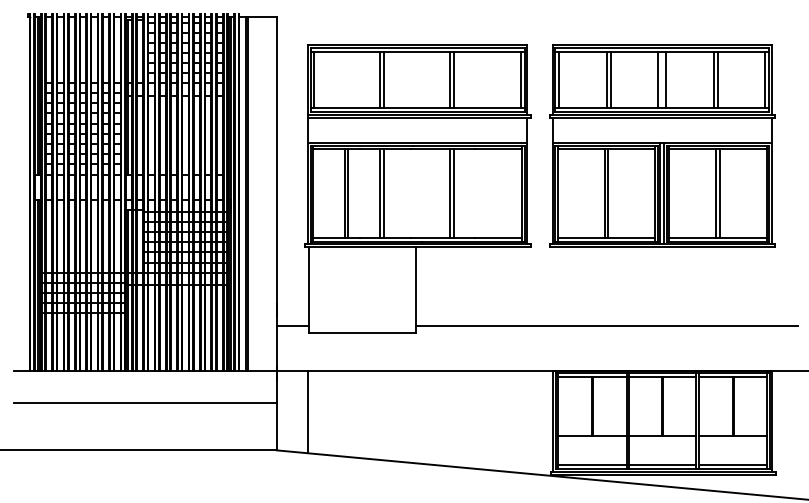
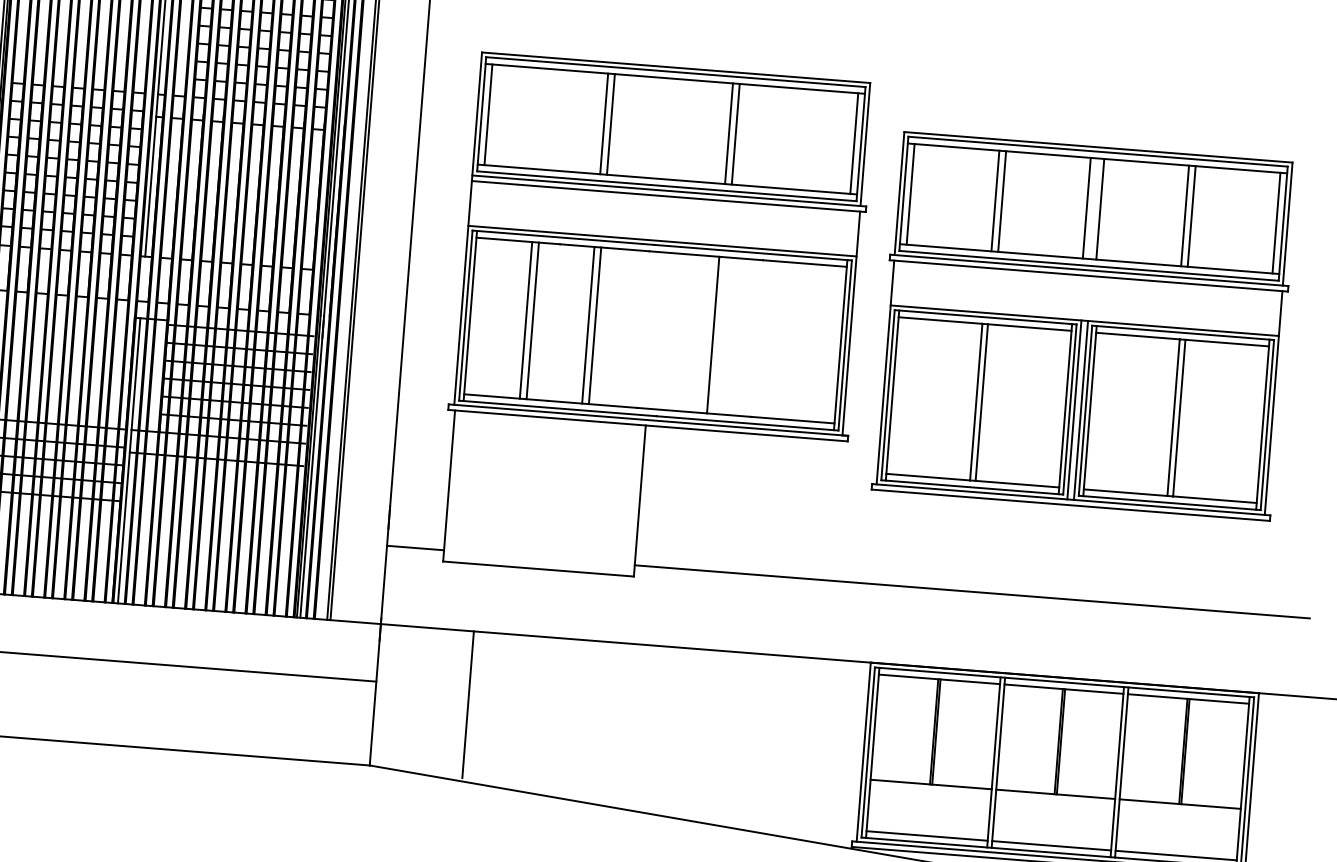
part: (662, 145) -> (1084, 324), moved
line: (454, 193) -> (720, 335), removed
line: (308, 411) -> (468, 704), moved

